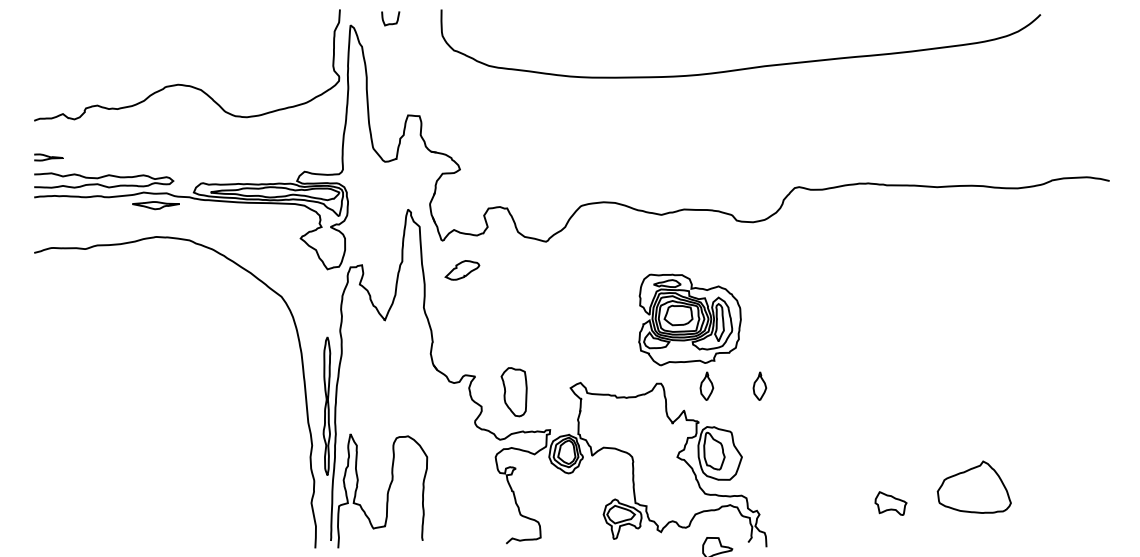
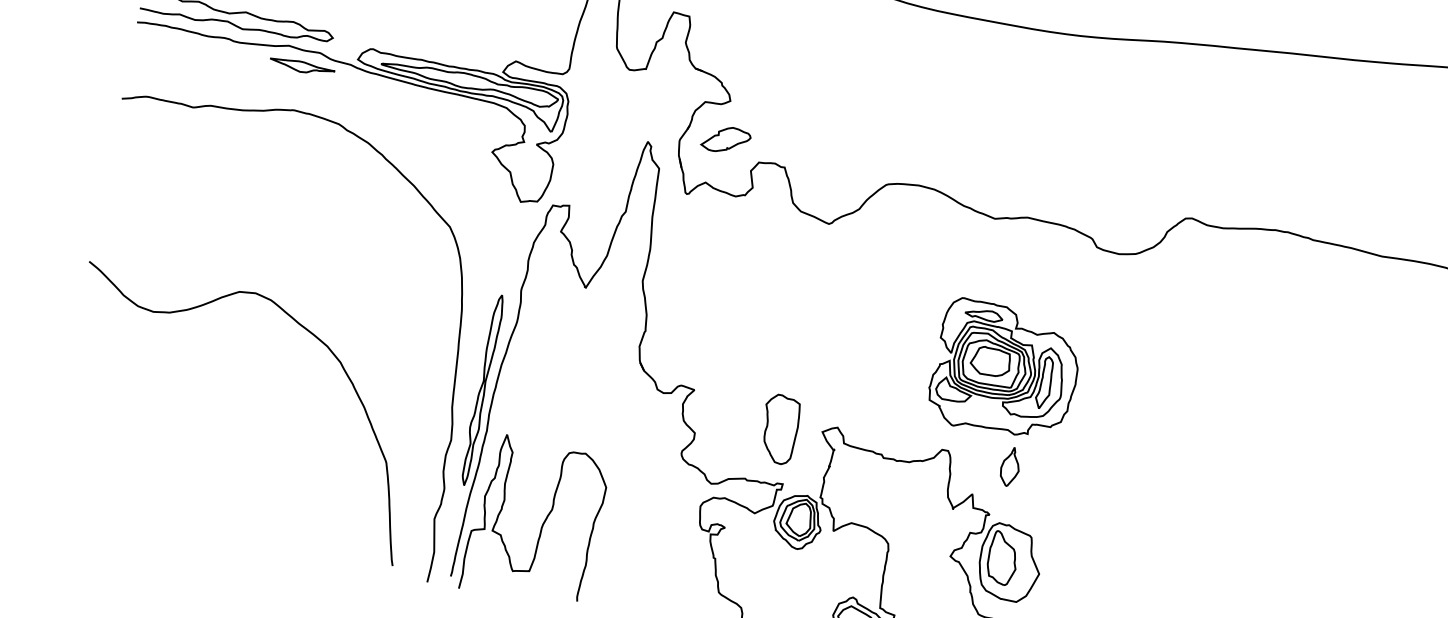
part: (462, 270) -> (726, 140), moved
part: (759, 385) -> (1083, 480), removed
curve: (195, 389) -> (306, 330), added
part: (513, 392) -> (778, 429), moved

